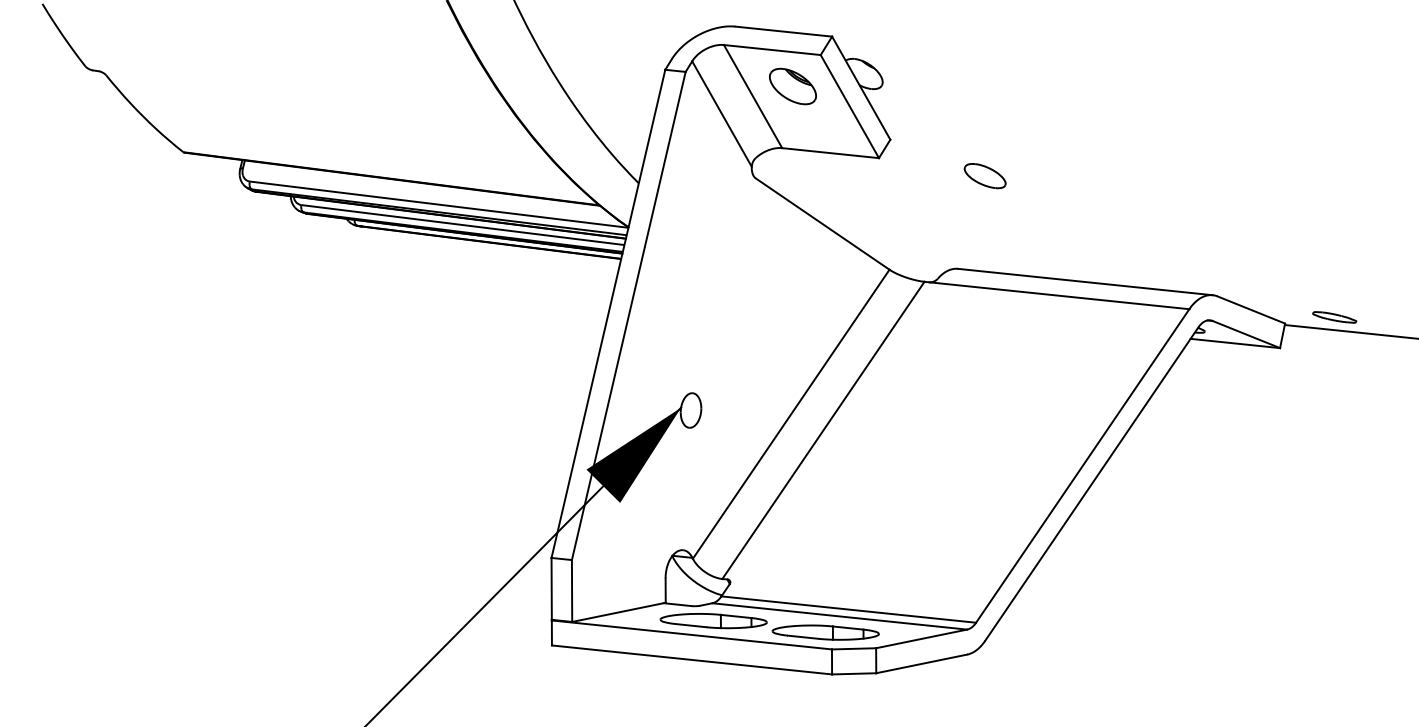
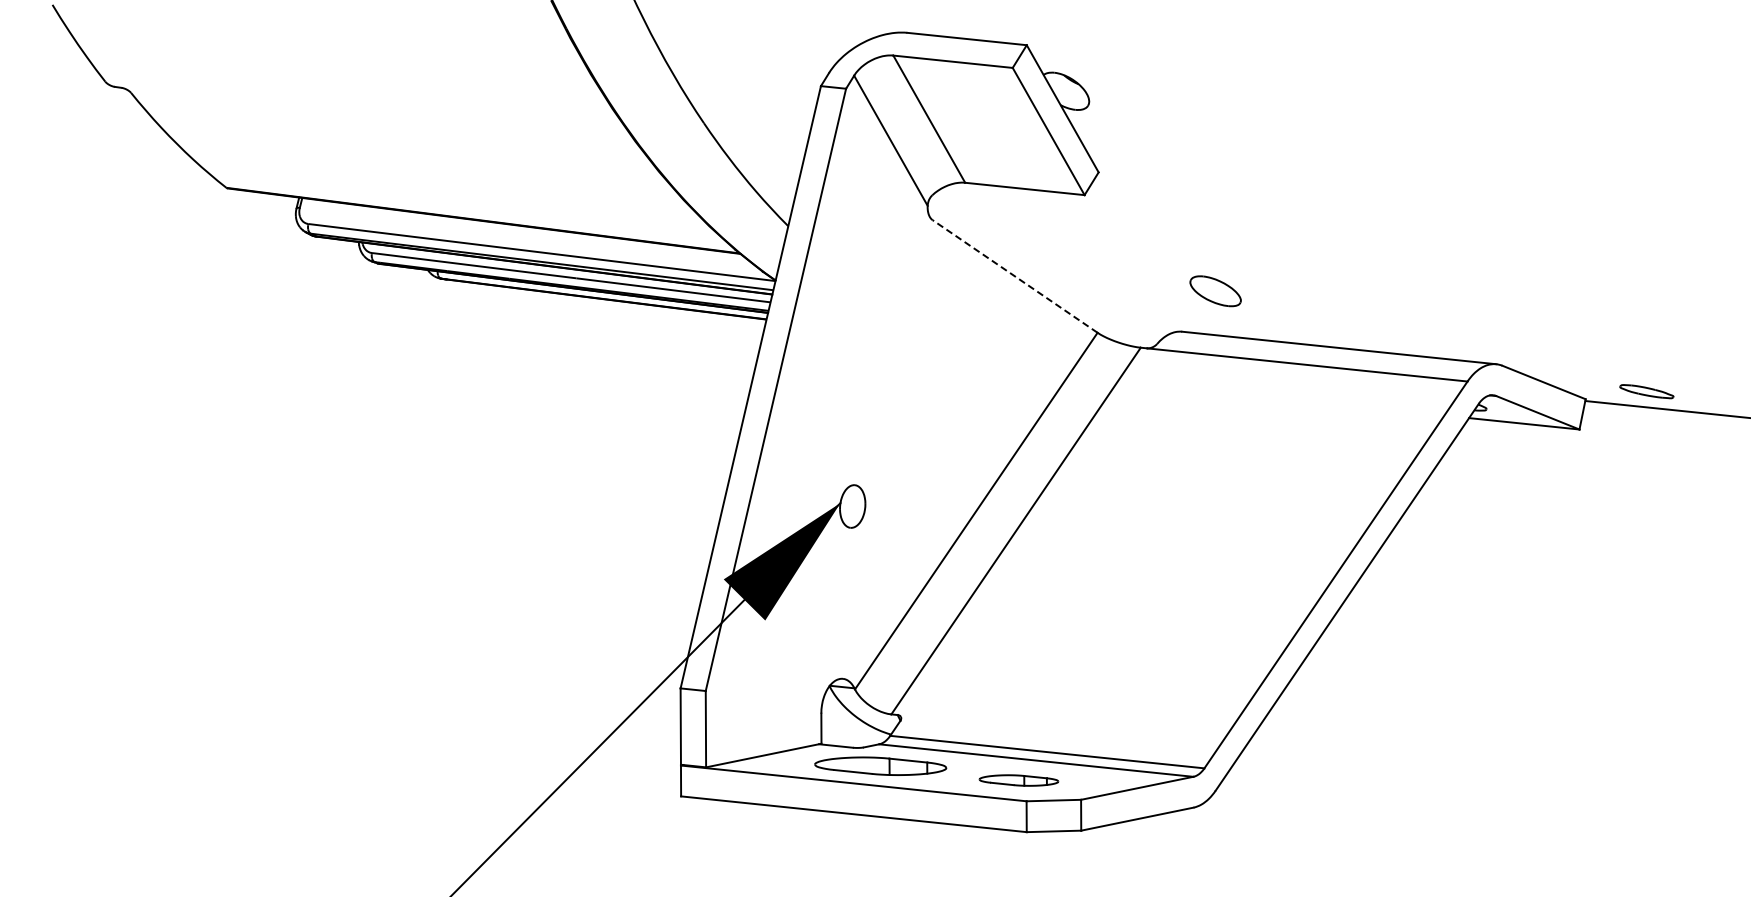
part: (792, 86) -> (978, 106), removed
part: (985, 176) -> (1215, 291), moved
line: (822, 224) -> (1015, 276), solid -> dashed
part: (825, 632) -> (1018, 780), size x0.6

